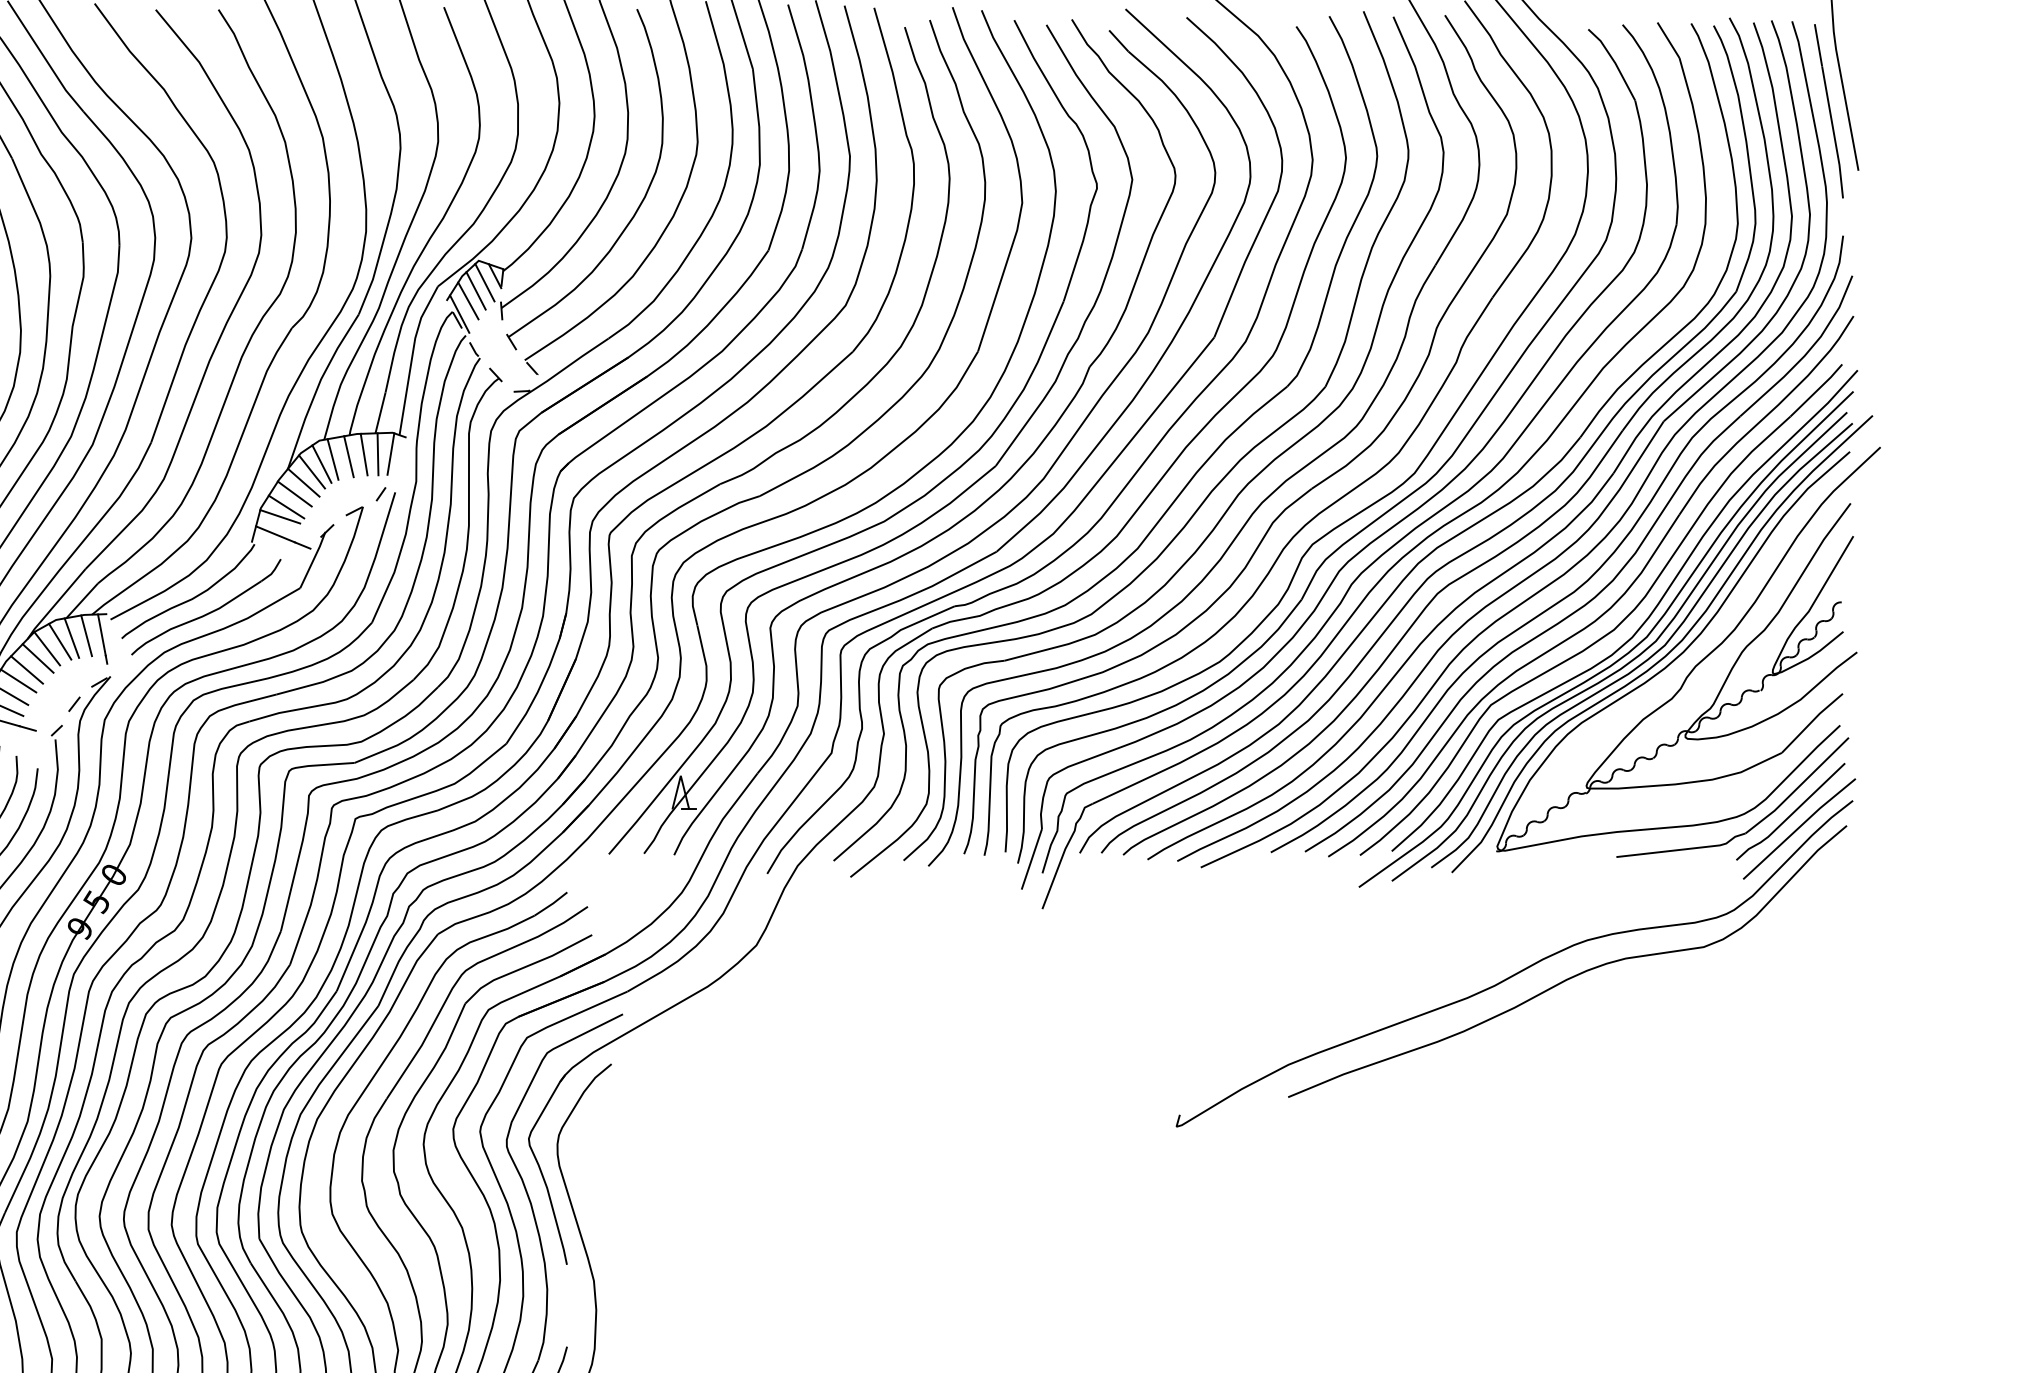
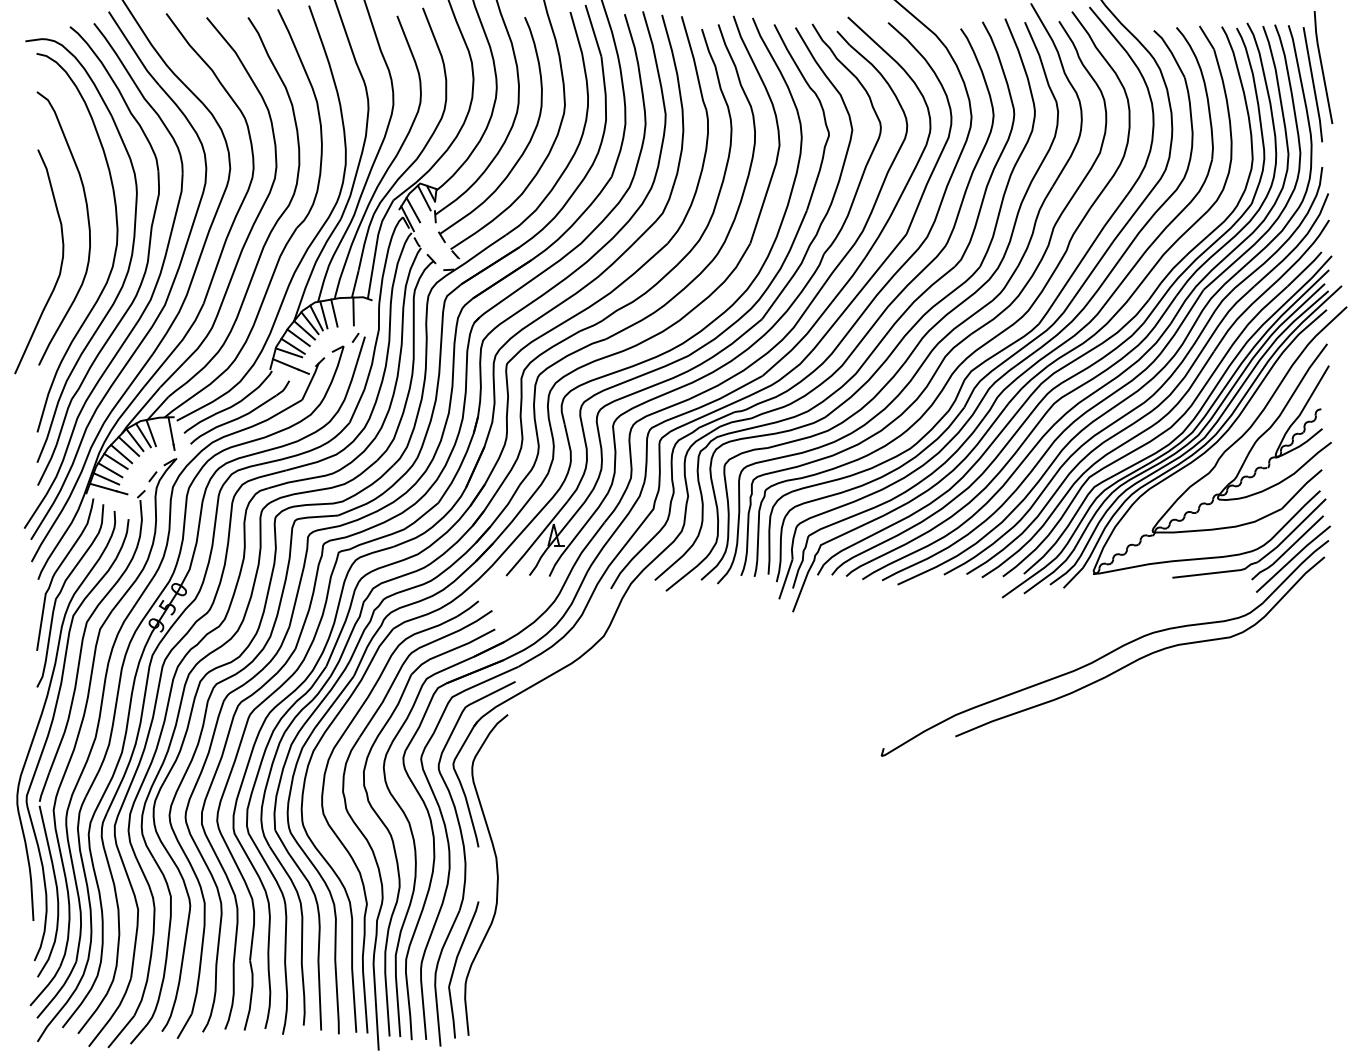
line: (476, 290) -> (418, 203), removed
line: (364, 454) -> (344, 311), removed
line: (389, 454) -> (361, 311), removed
line: (85, 635) -> (160, 431), removed

